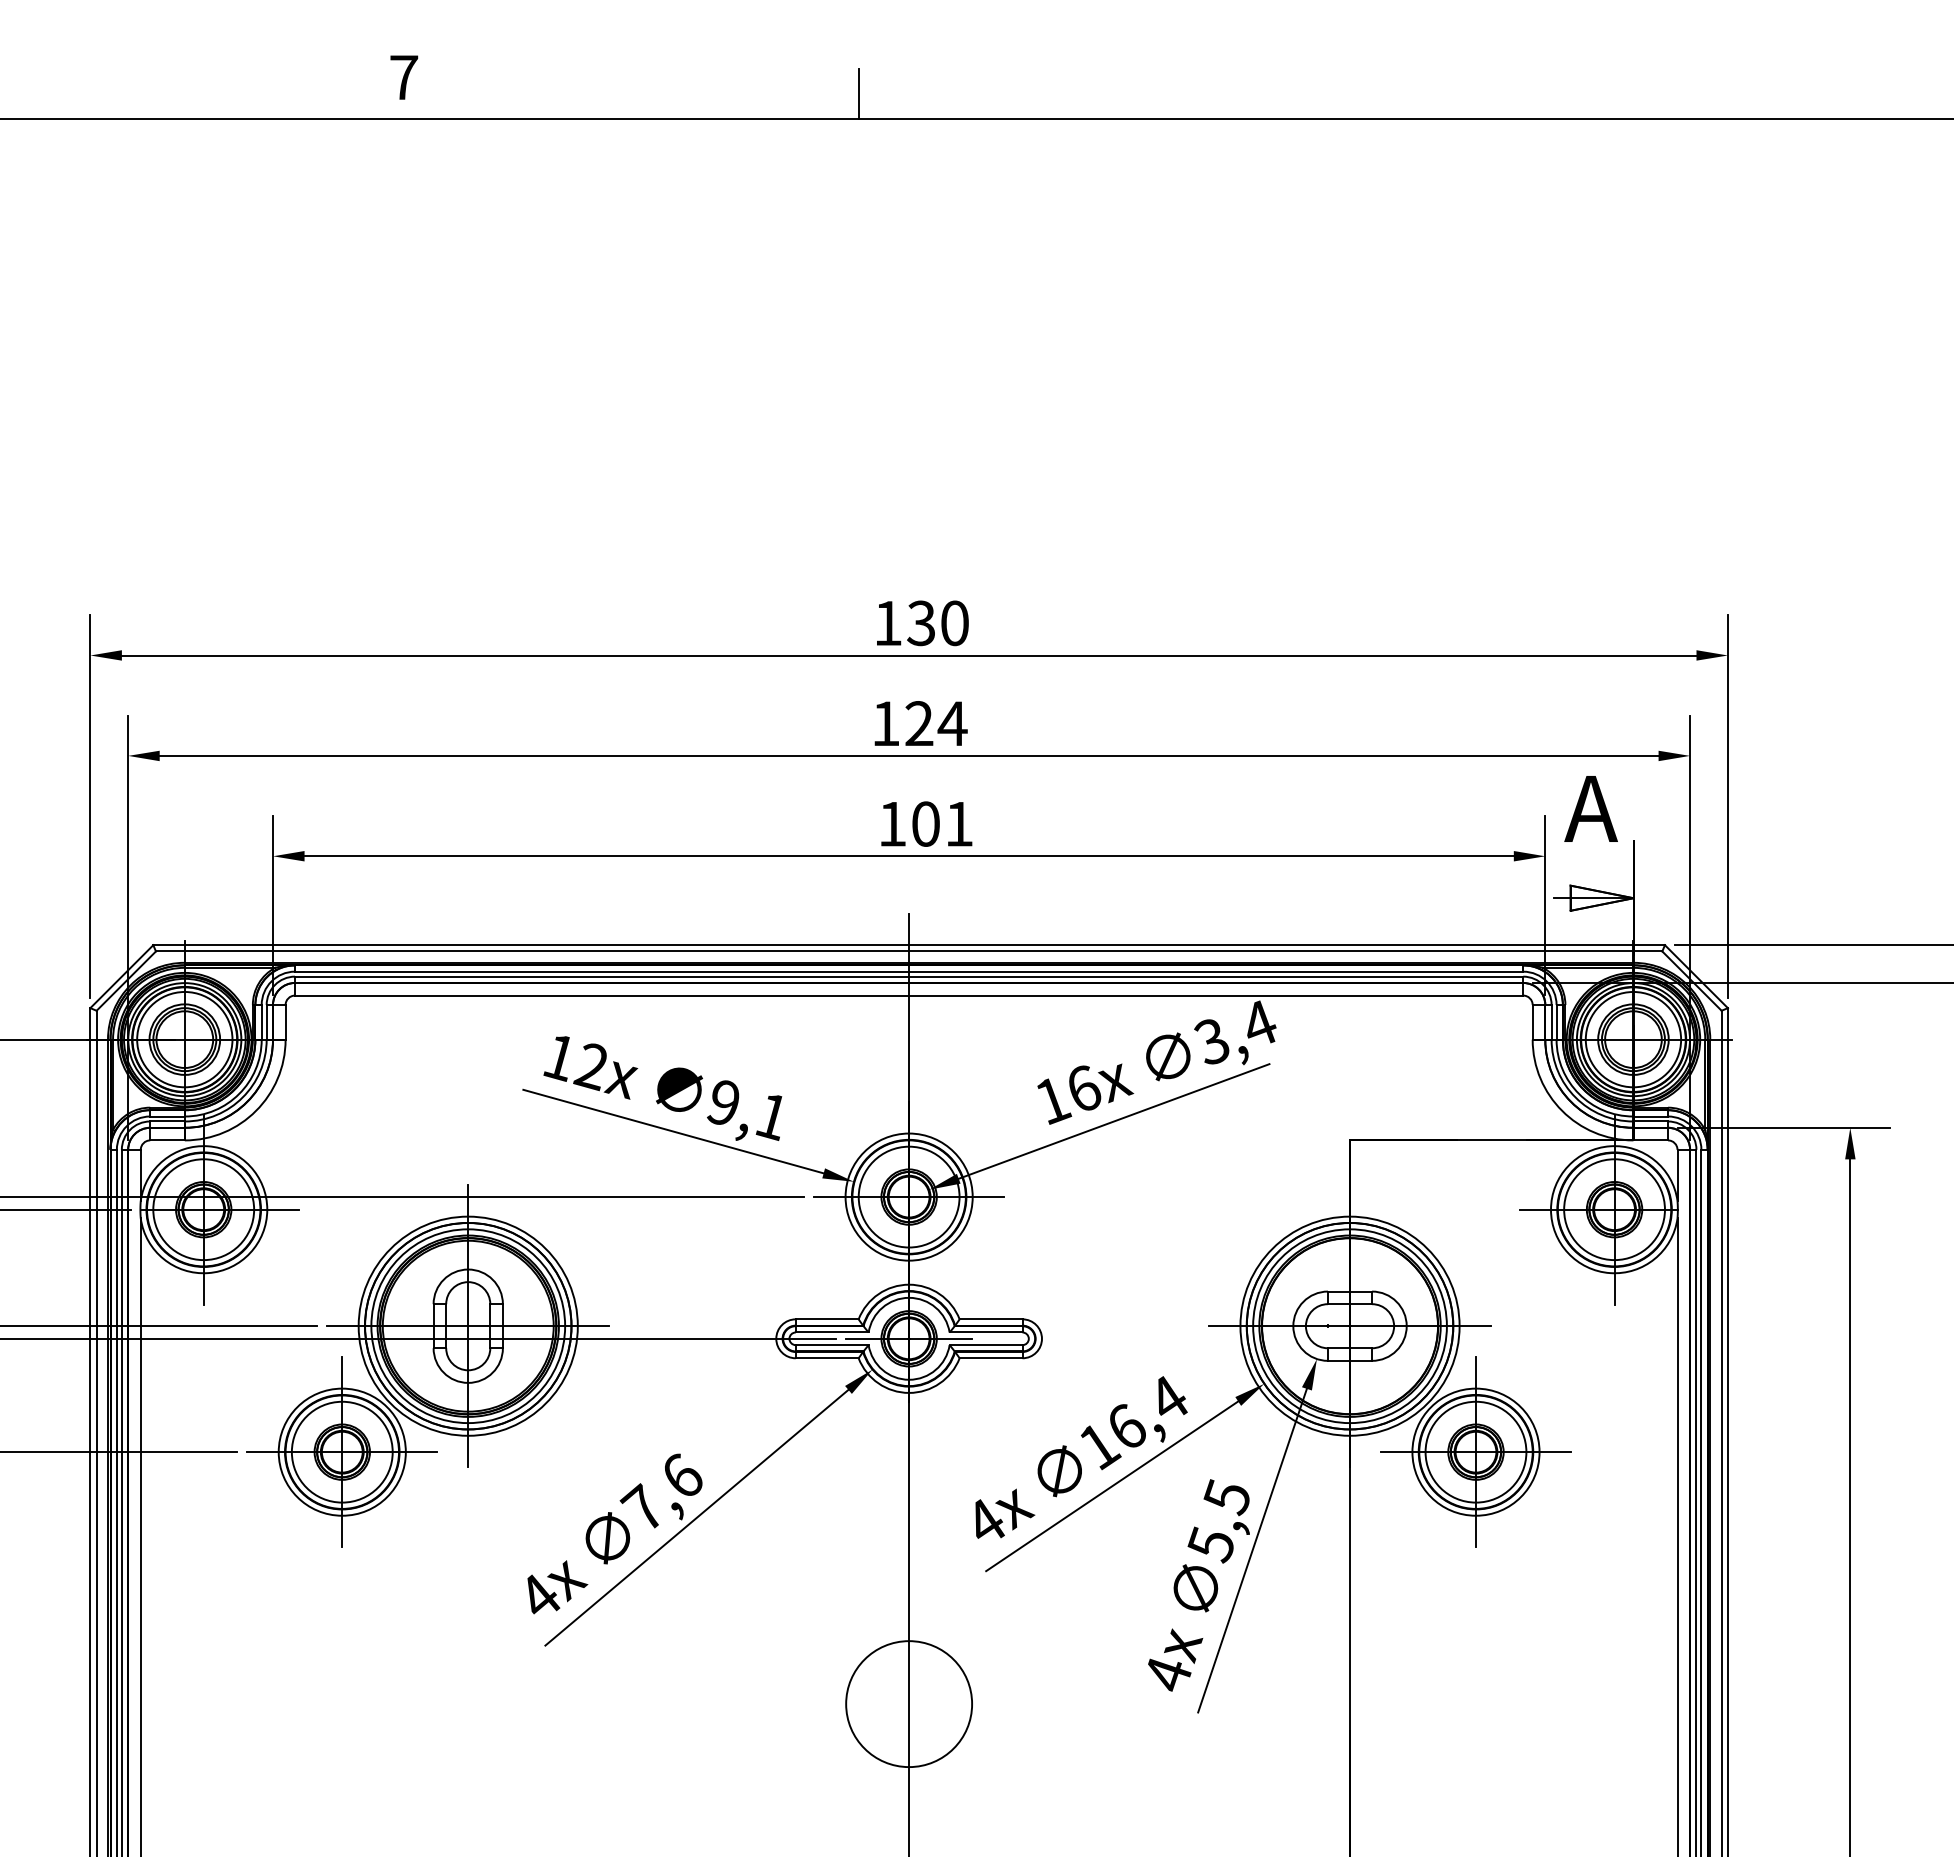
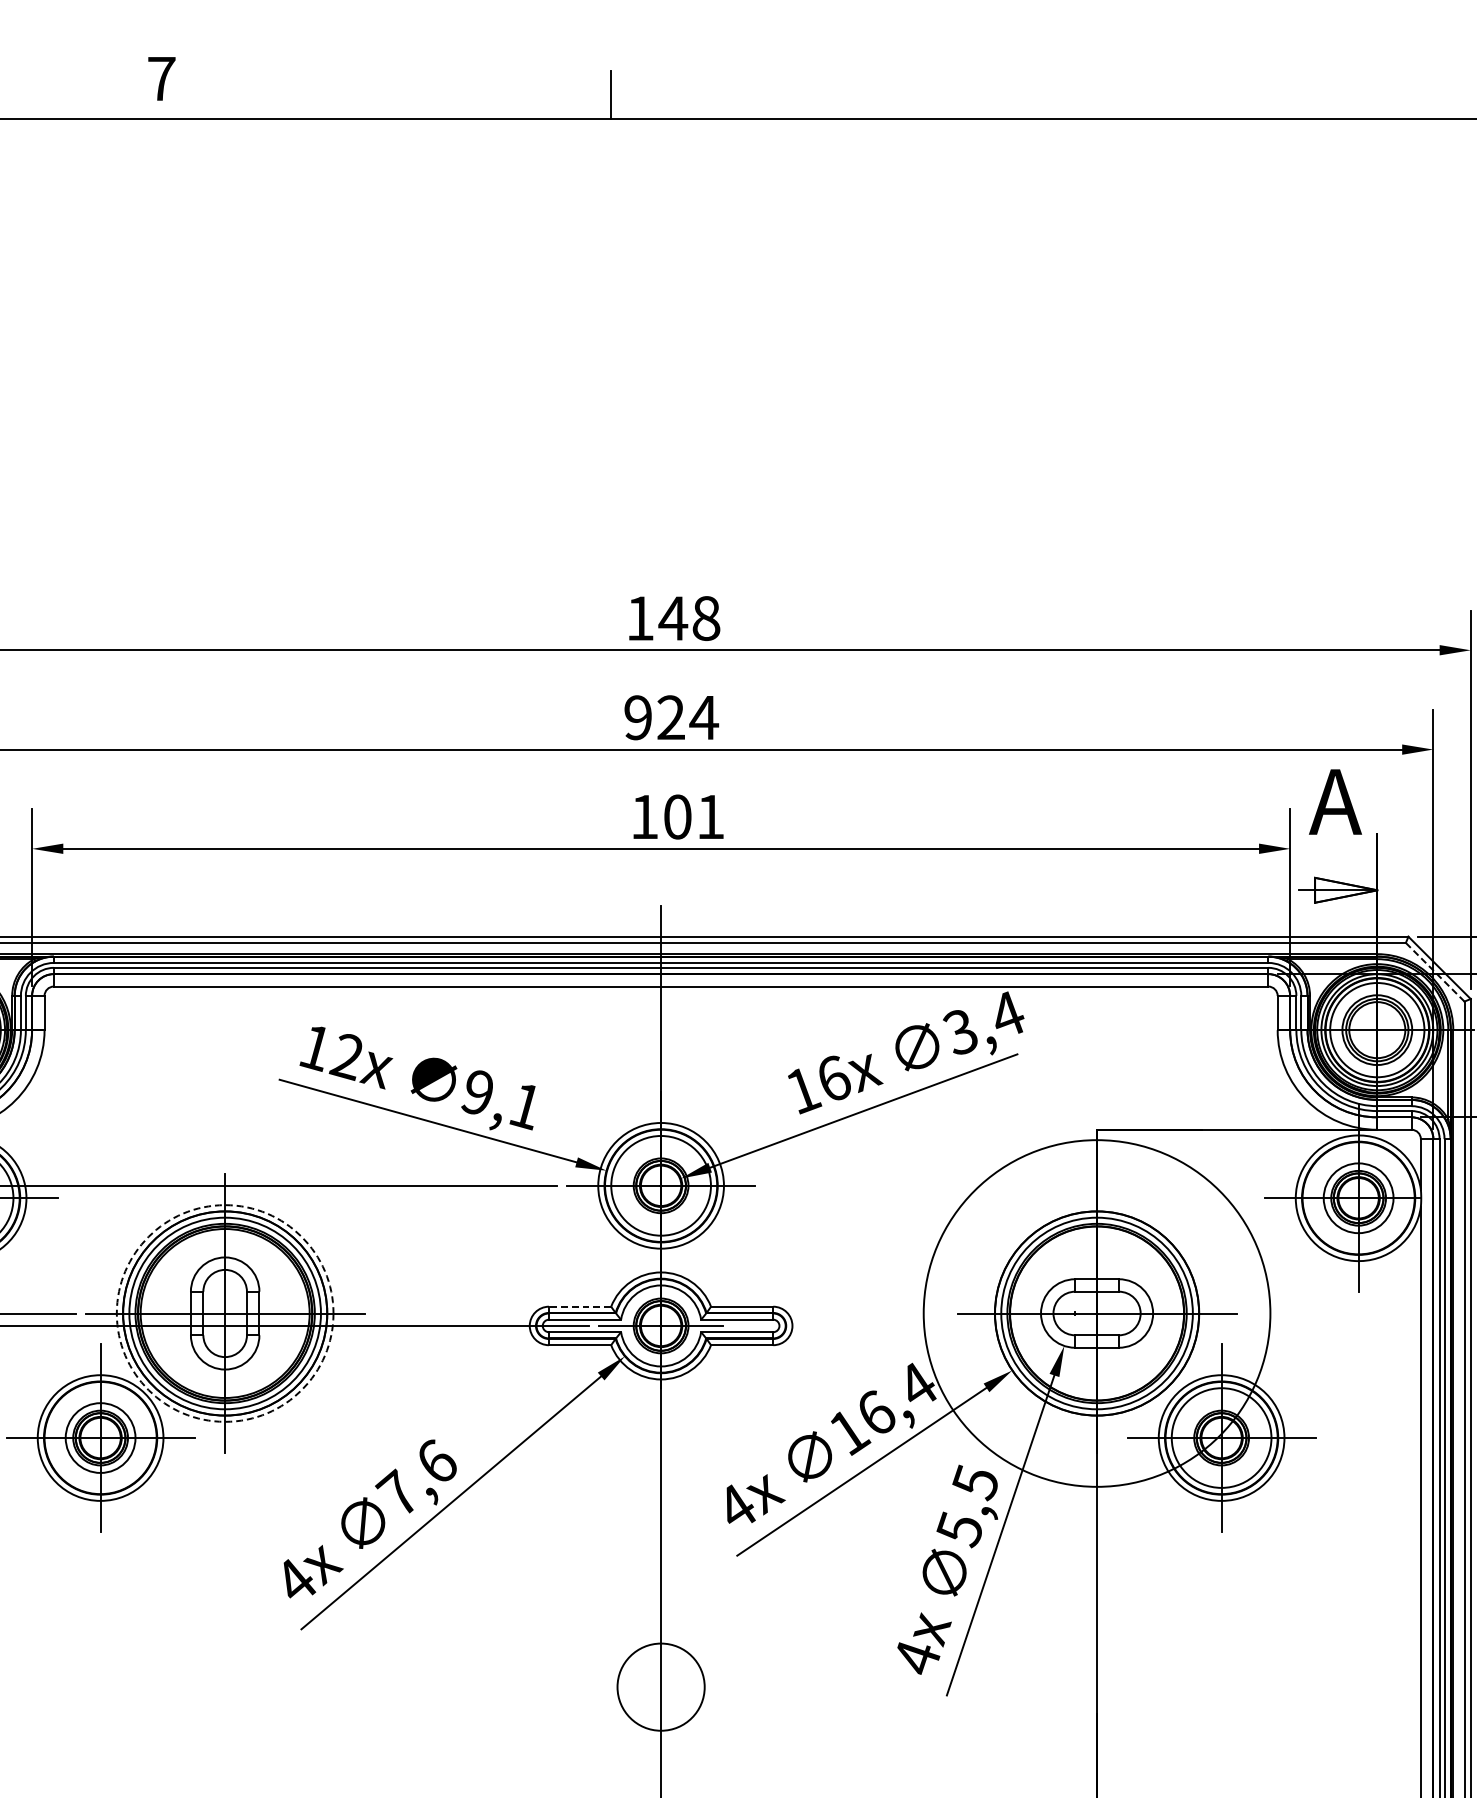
text: (937, 623) -> (689, 618), 130 -> 148
text: (885, 723) -> (637, 717), 124 -> 924
line: (1691, 981) -> (1434, 972), solid -> dashed
circle: (1614, 1209) -> (1358, 1198), size x0.7
line: (826, 1319) -> (579, 1306), solid -> dashed
circle: (467, 1325) -> (224, 1312), solid -> dashed
circle: (1349, 1325) -> (1096, 1312), size x1.6
circle: (341, 1451) -> (99, 1437), size x0.7
circle: (909, 1704) -> (661, 1687), size x0.7

